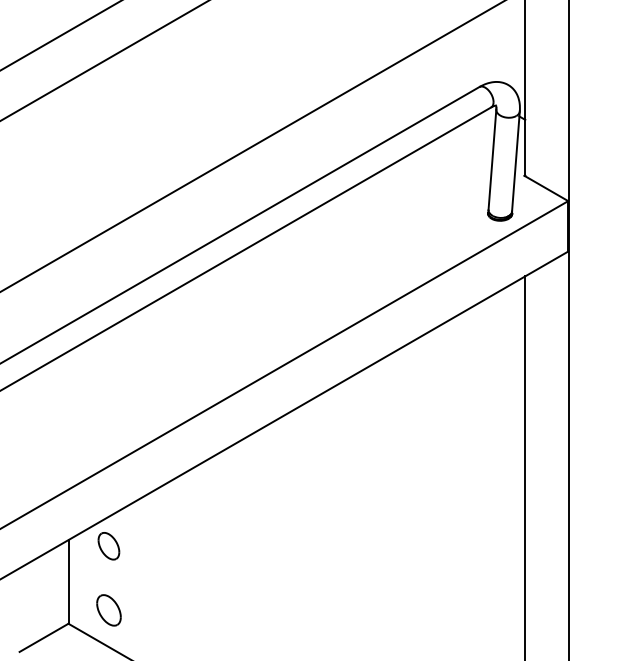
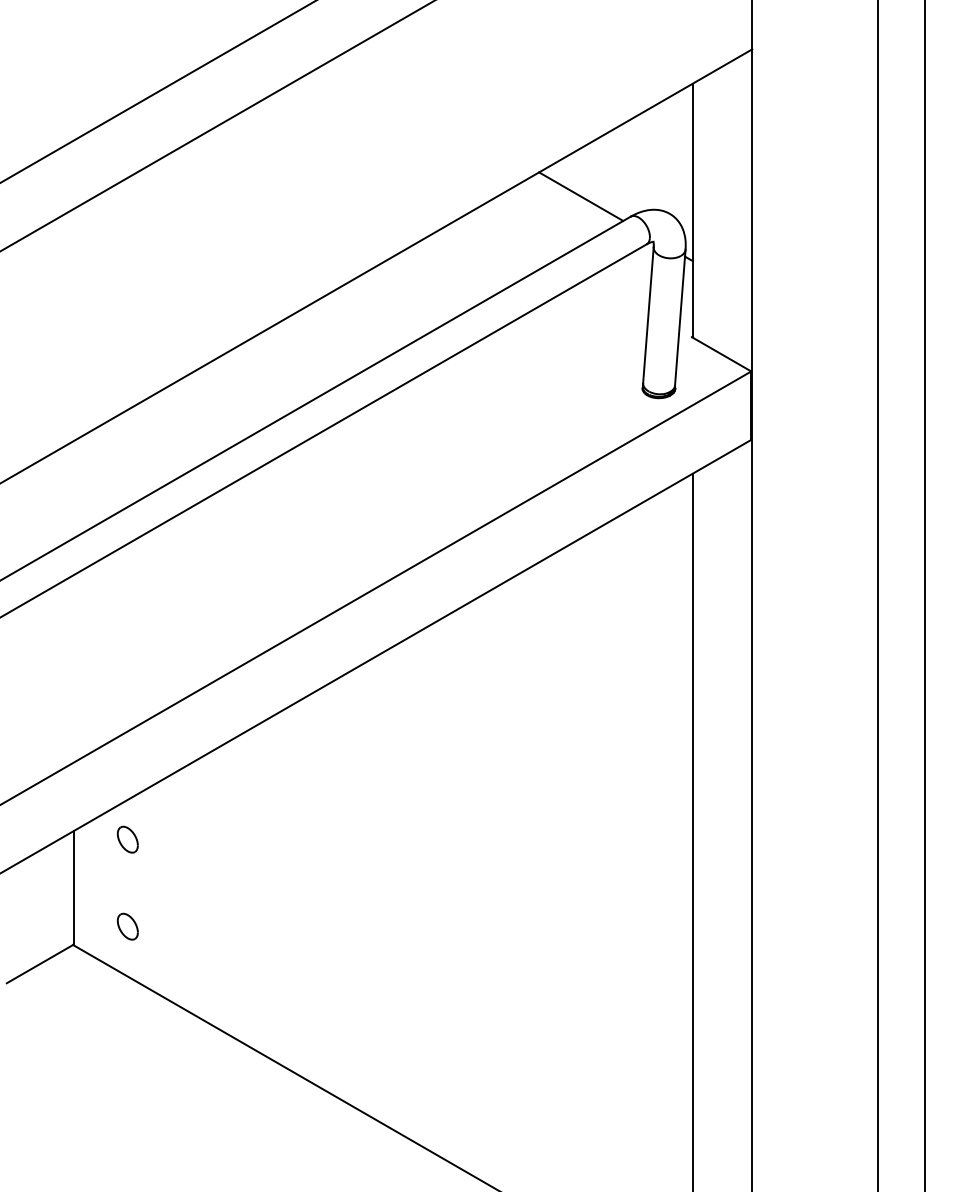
line: (443, 72) -> (581, 196), added
part: (108, 546) -> (127, 839), size x0.71
part: (108, 610) -> (127, 926), size x0.62

